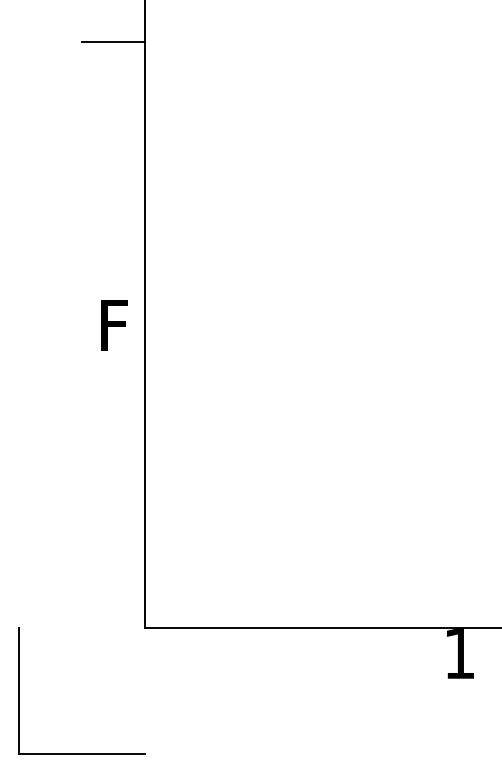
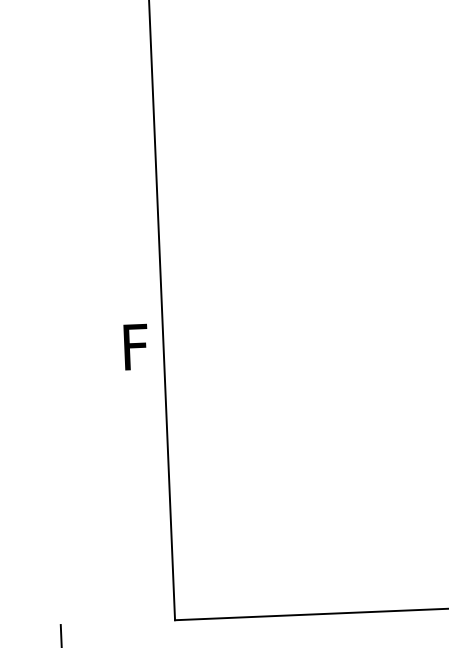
line: (112, 42) -> (123, 90), removed

